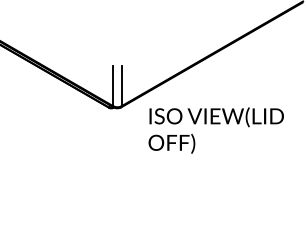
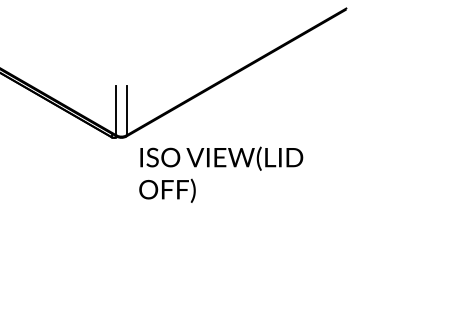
text: (216, 130) -> (221, 174), moved

